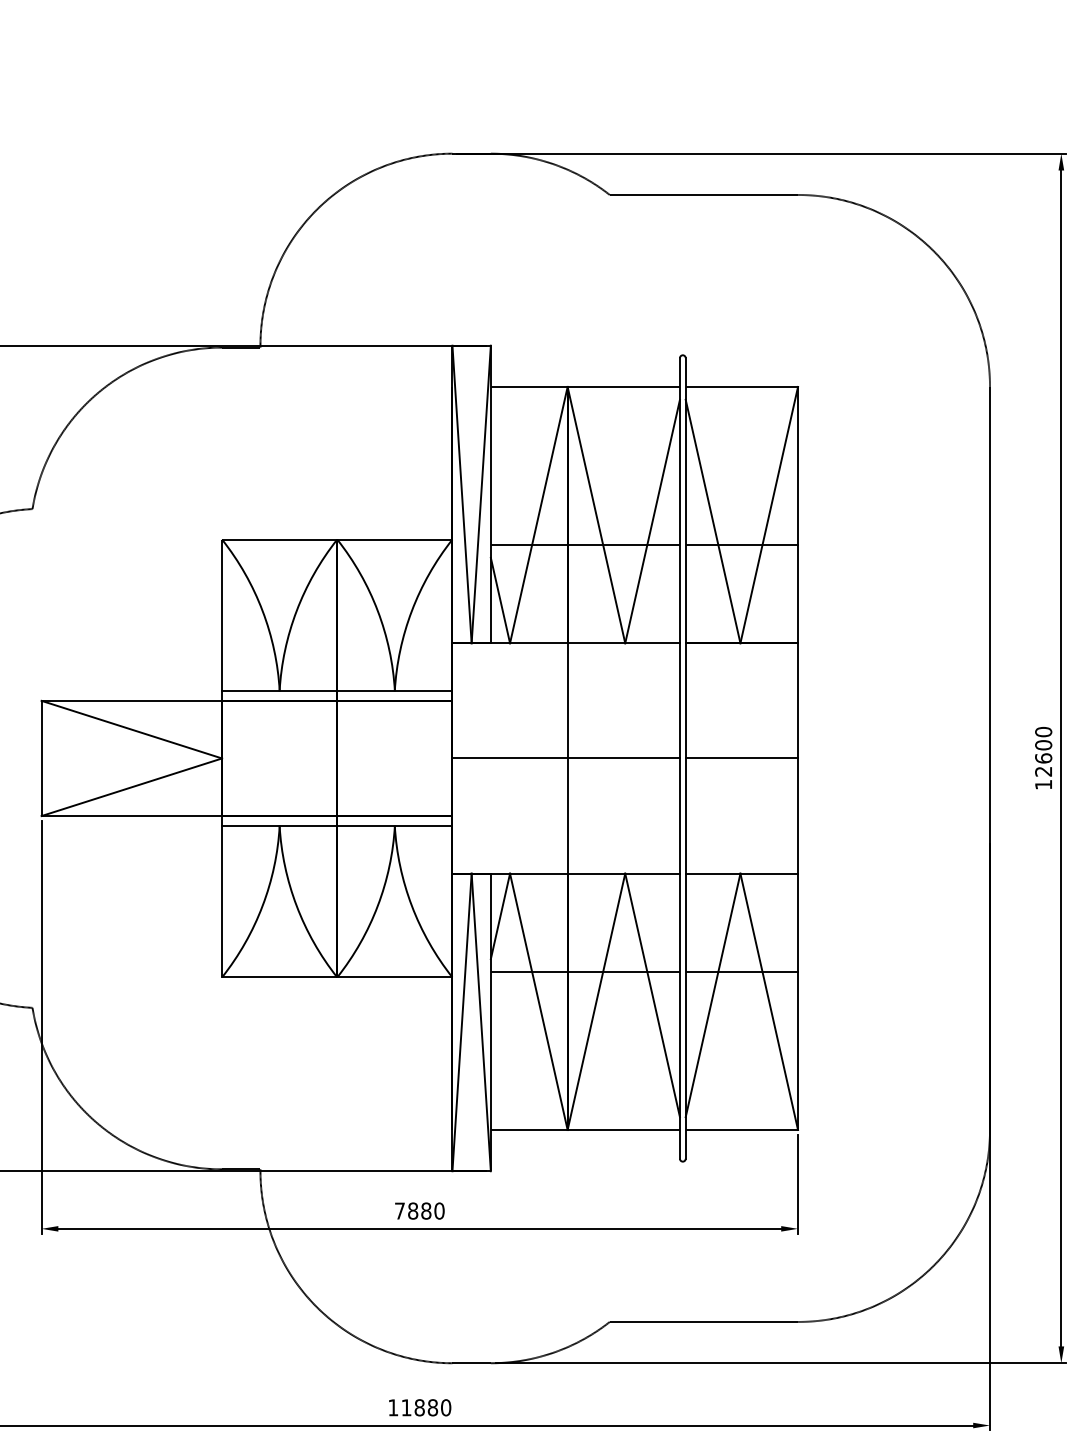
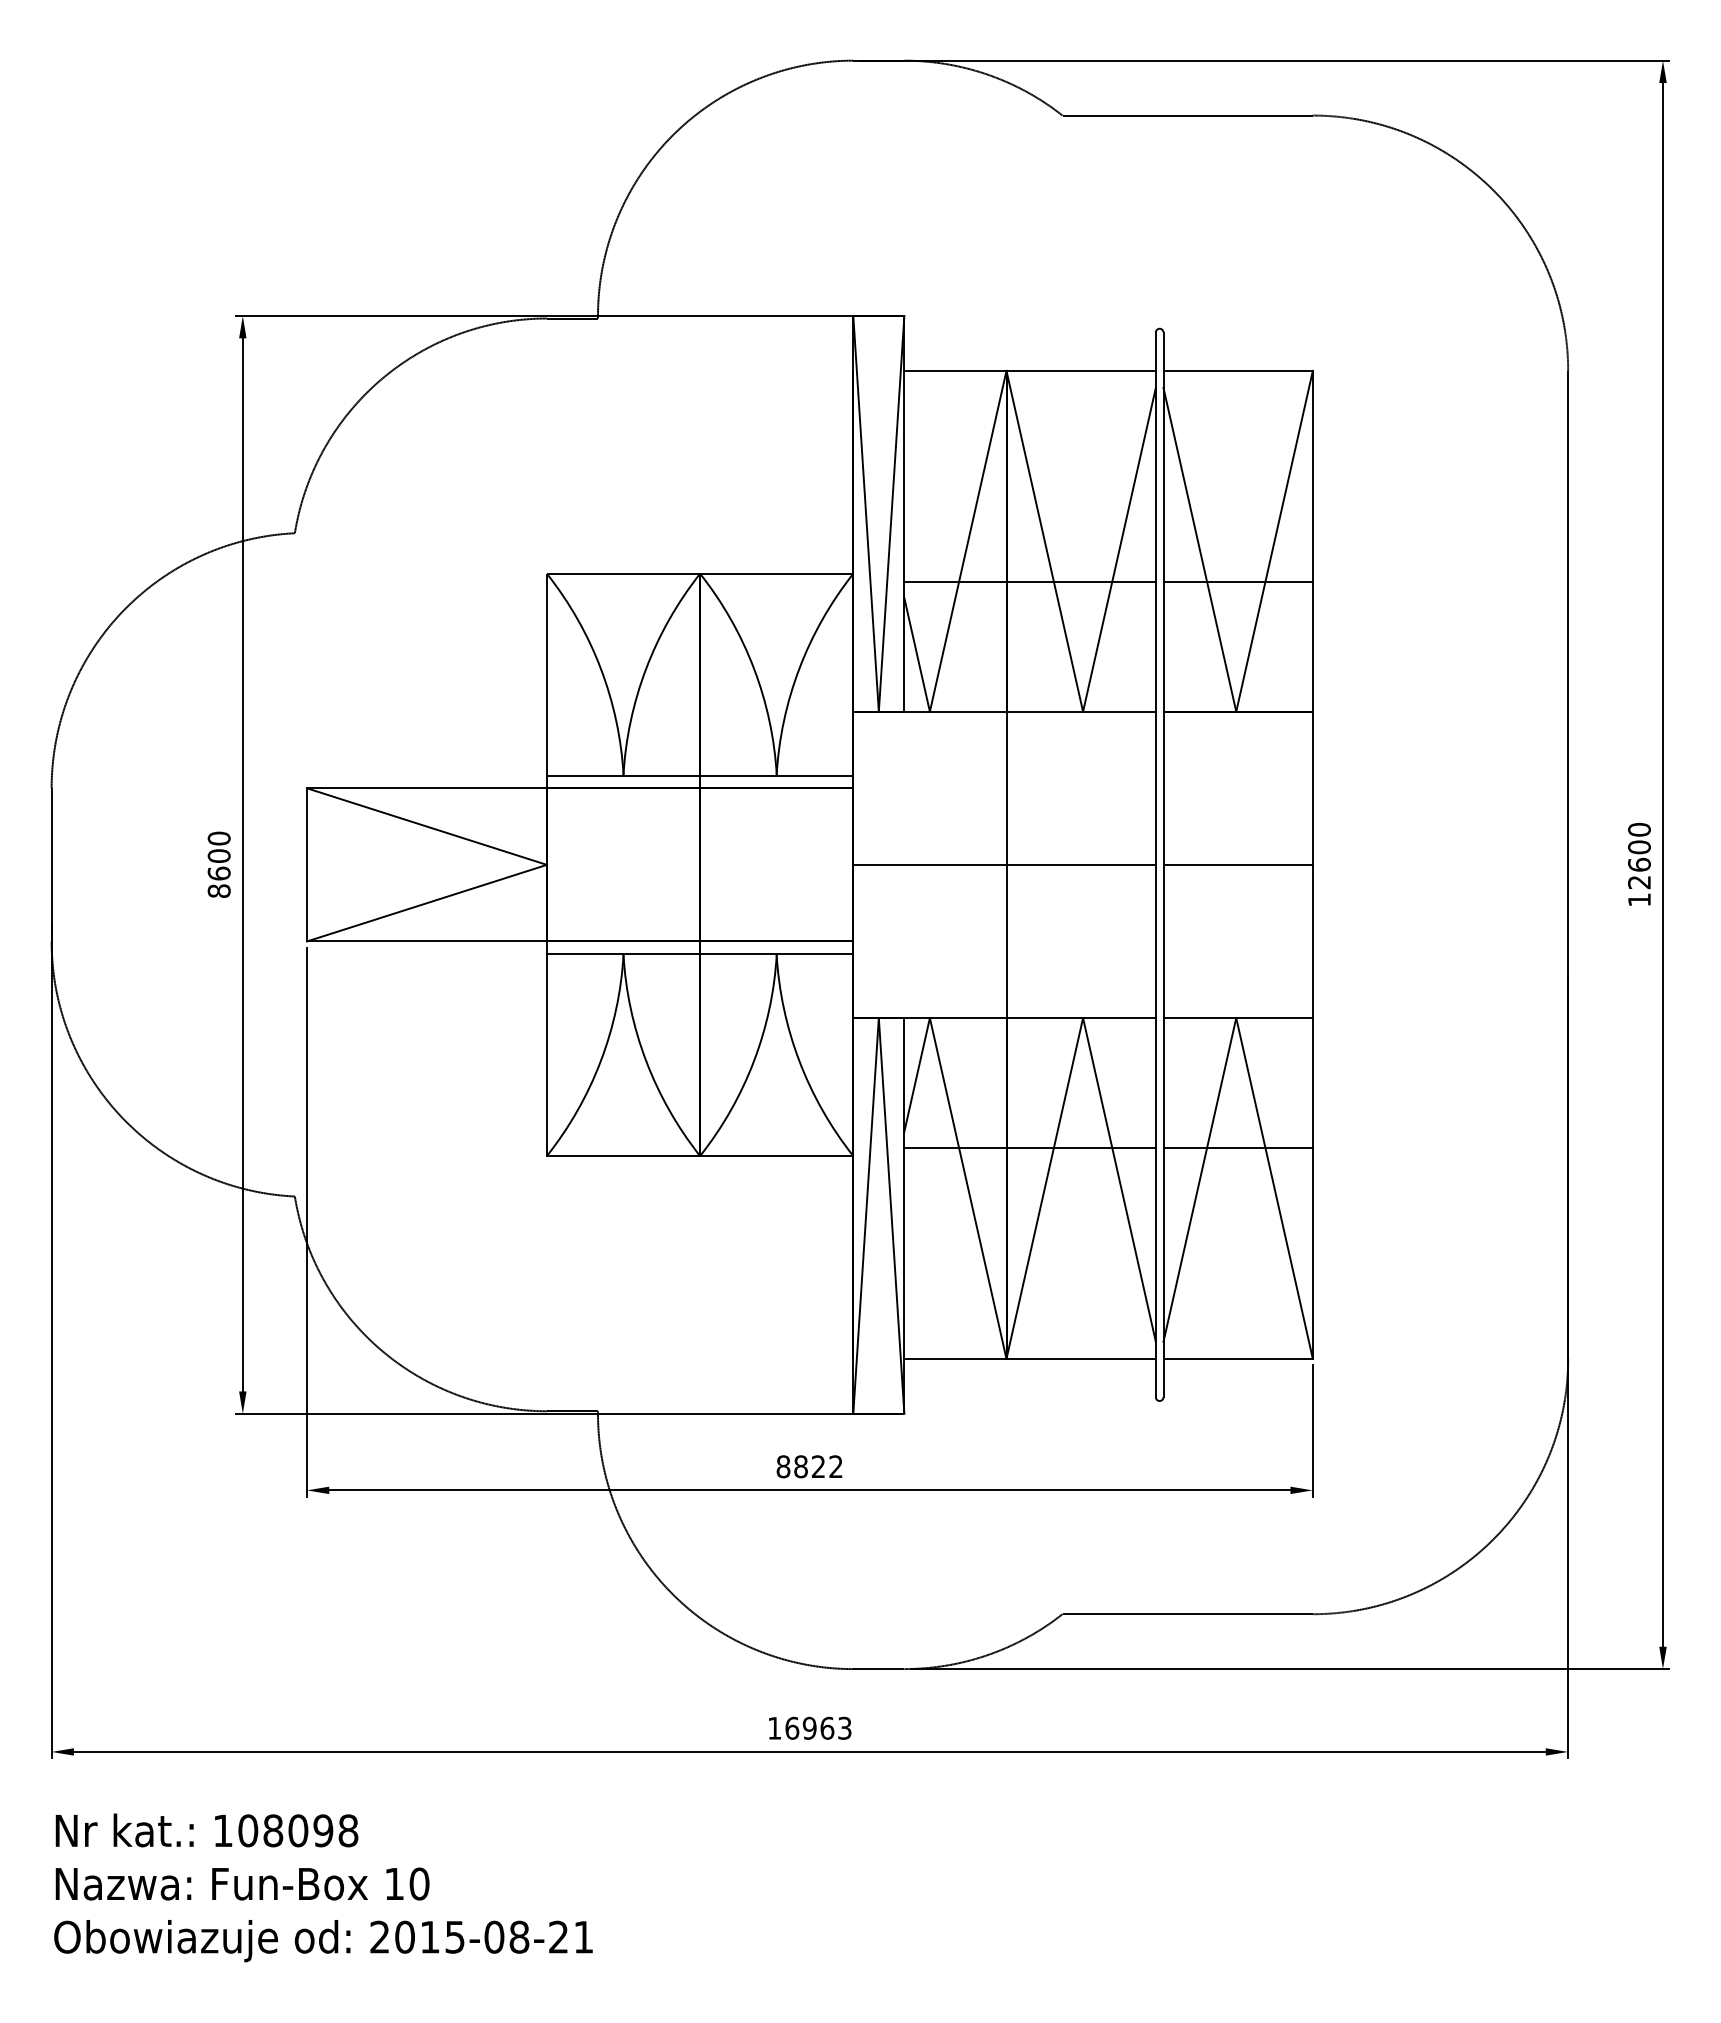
text: (419, 1210) -> (809, 1466), 7880 -> 8822
text: (426, 1407) -> (818, 1727), 11880 -> 16963

